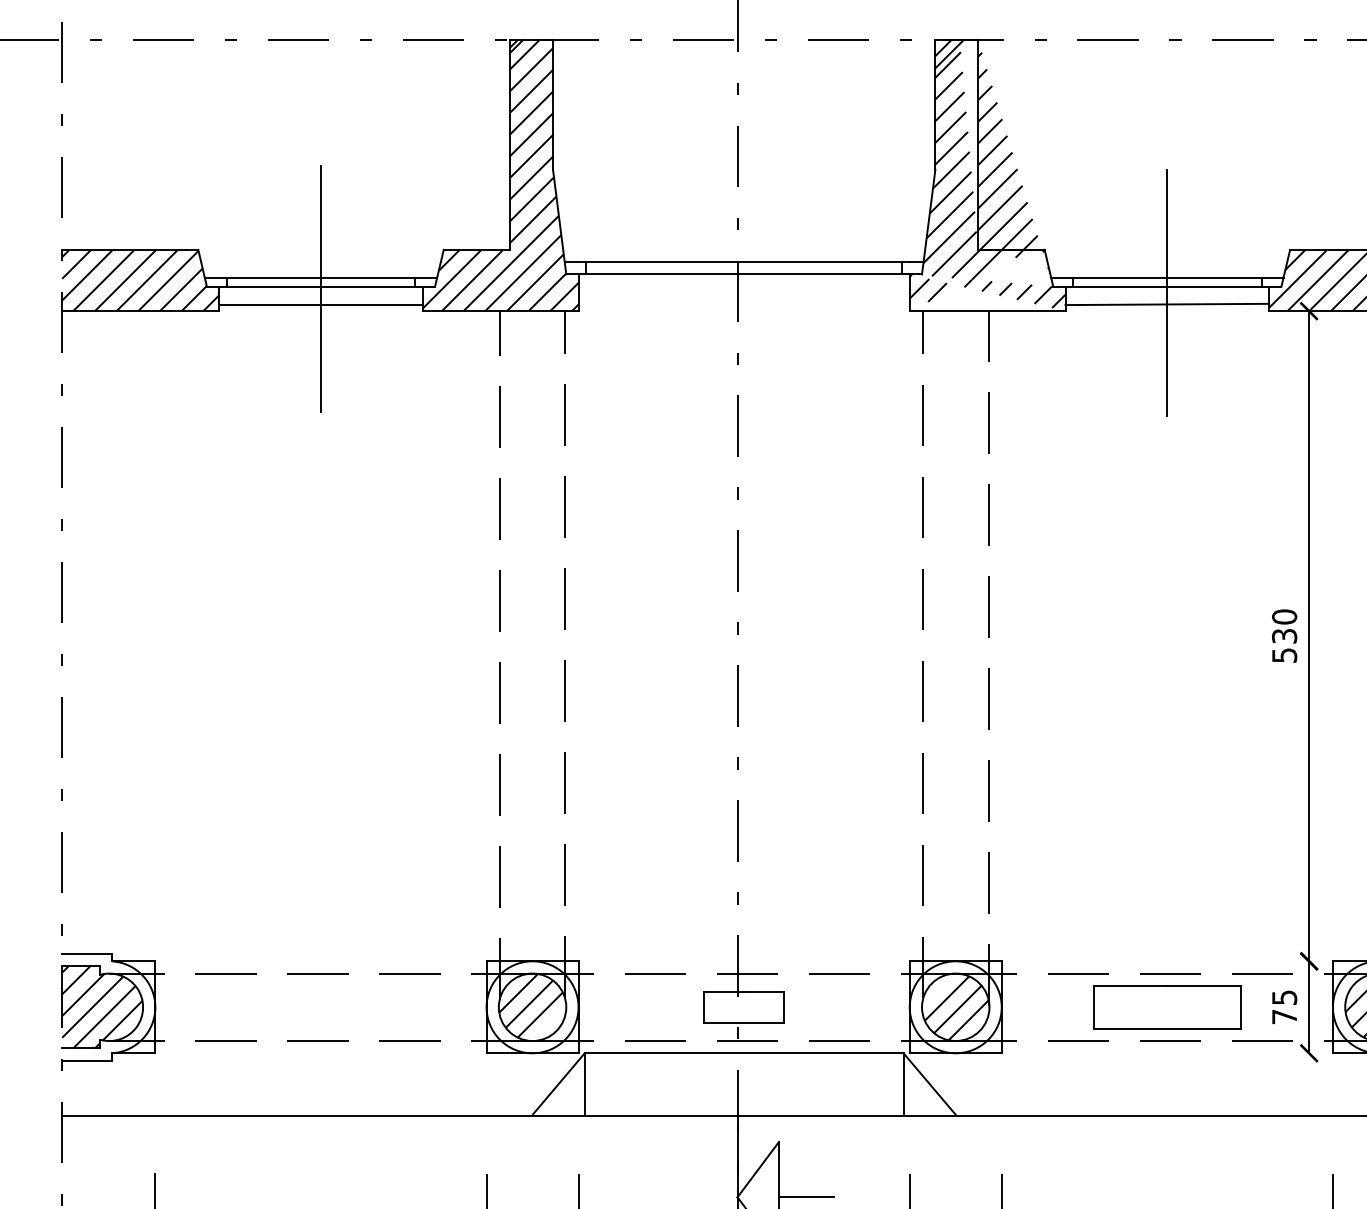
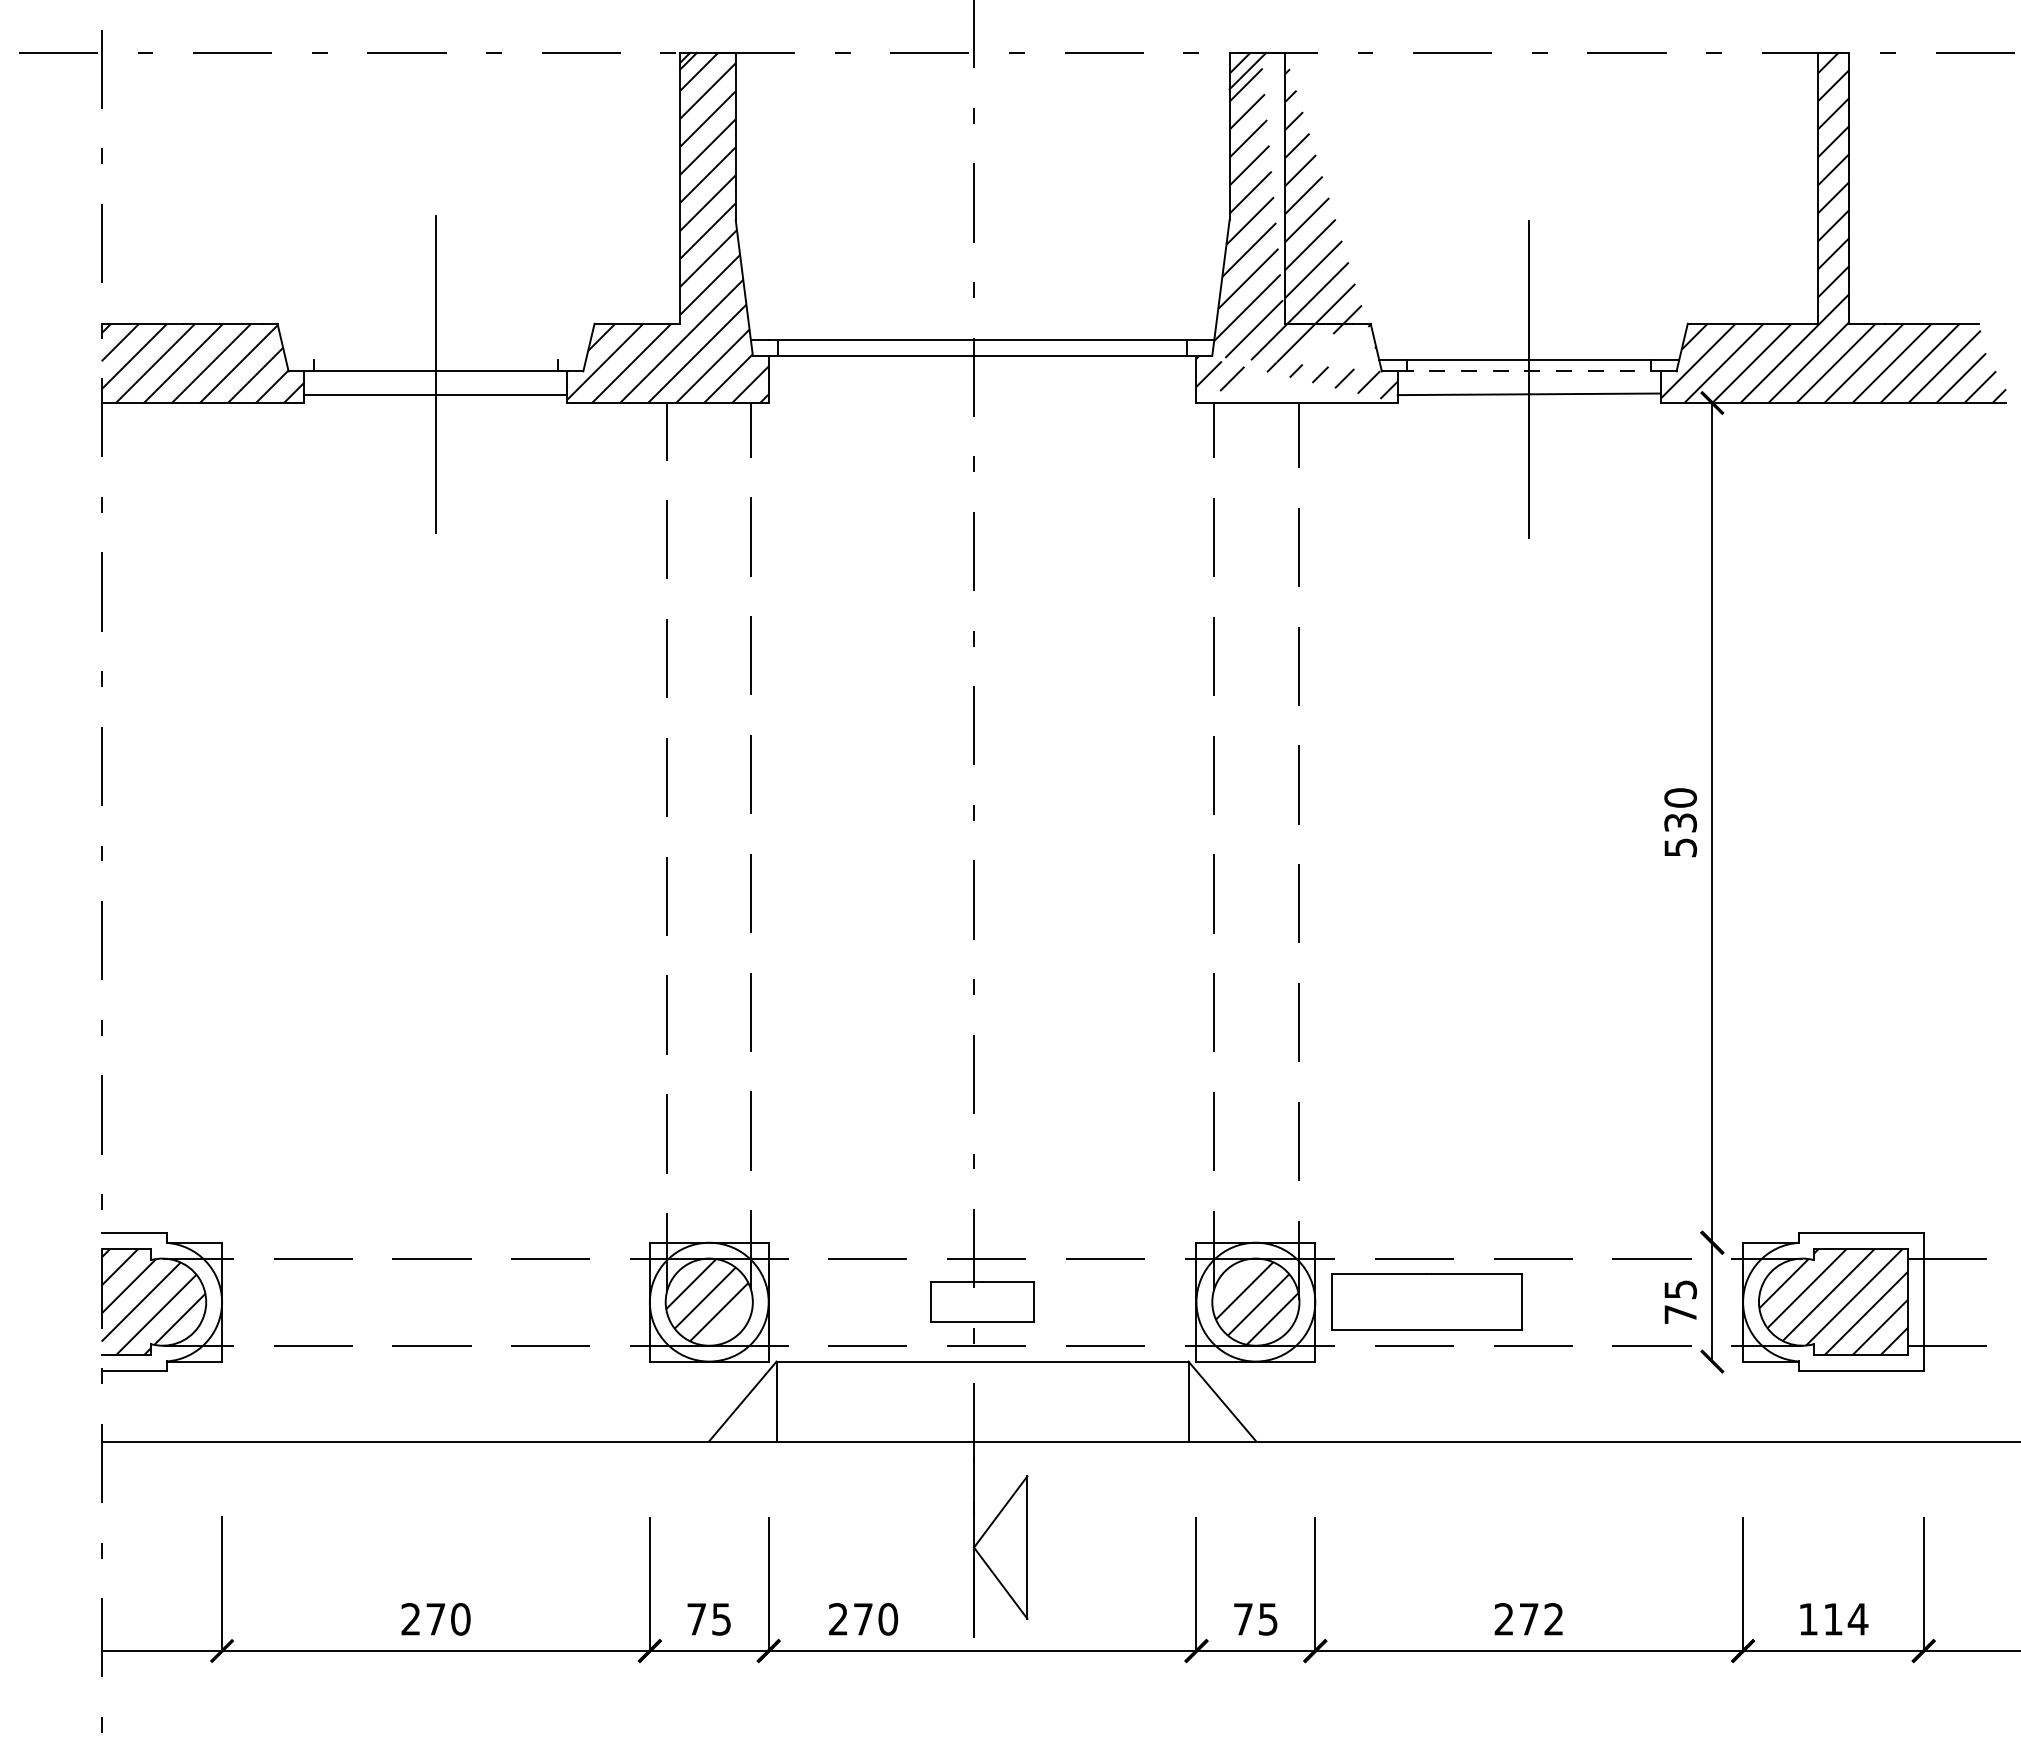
line: (321, 278) -> (436, 360), removed
line: (1167, 286) -> (1529, 371), solid -> dashed
part: (1166, 1006) -> (1426, 1301), moved
line: (806, 1197) -> (1062, 1547), removed

